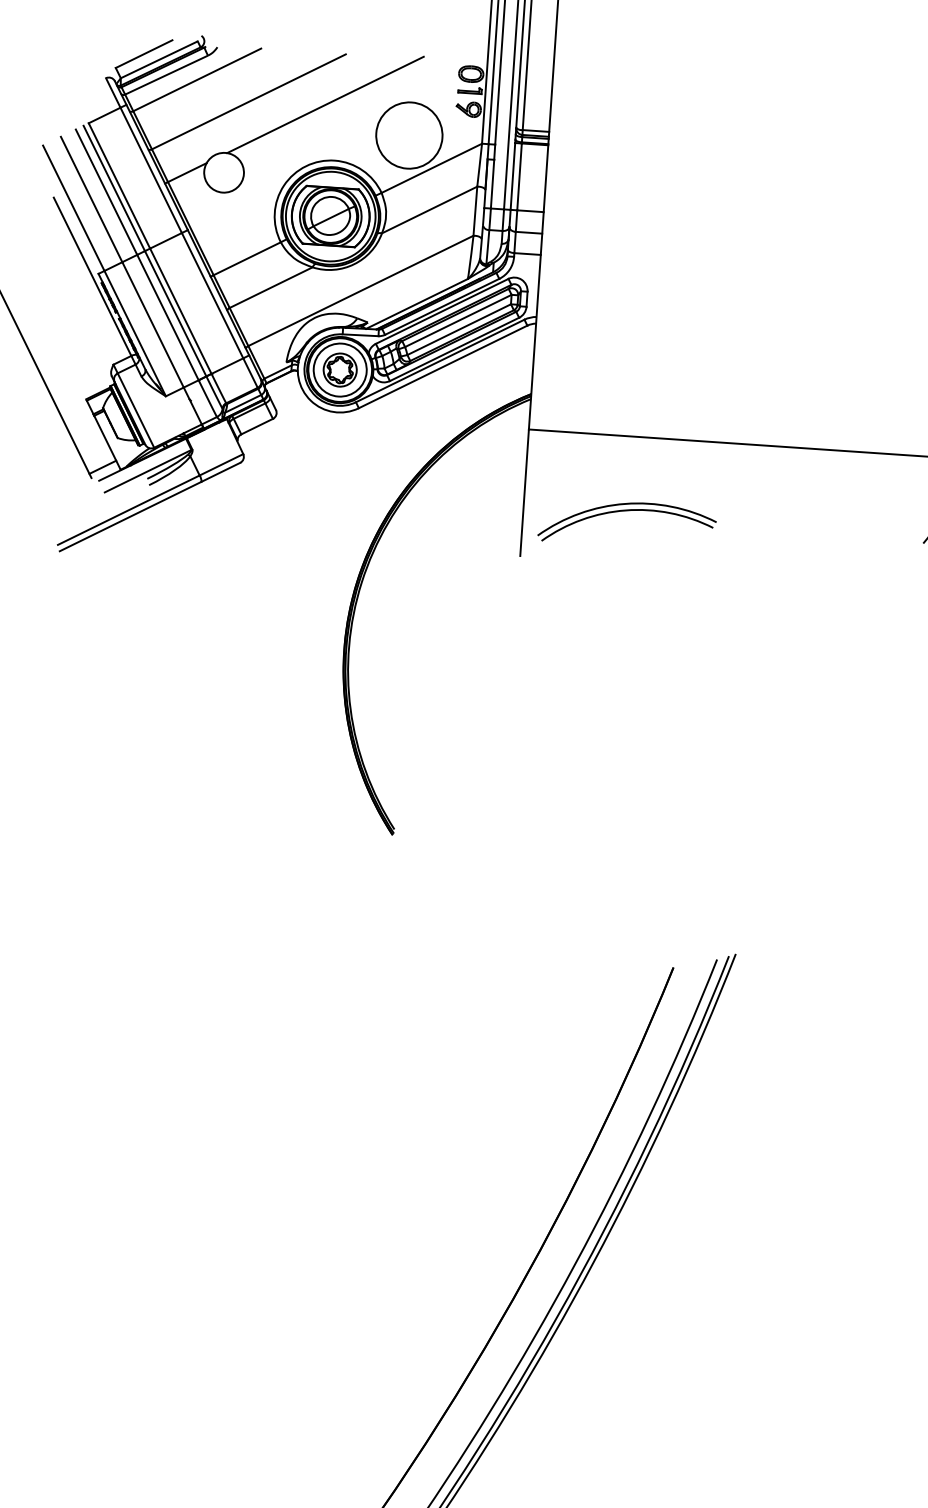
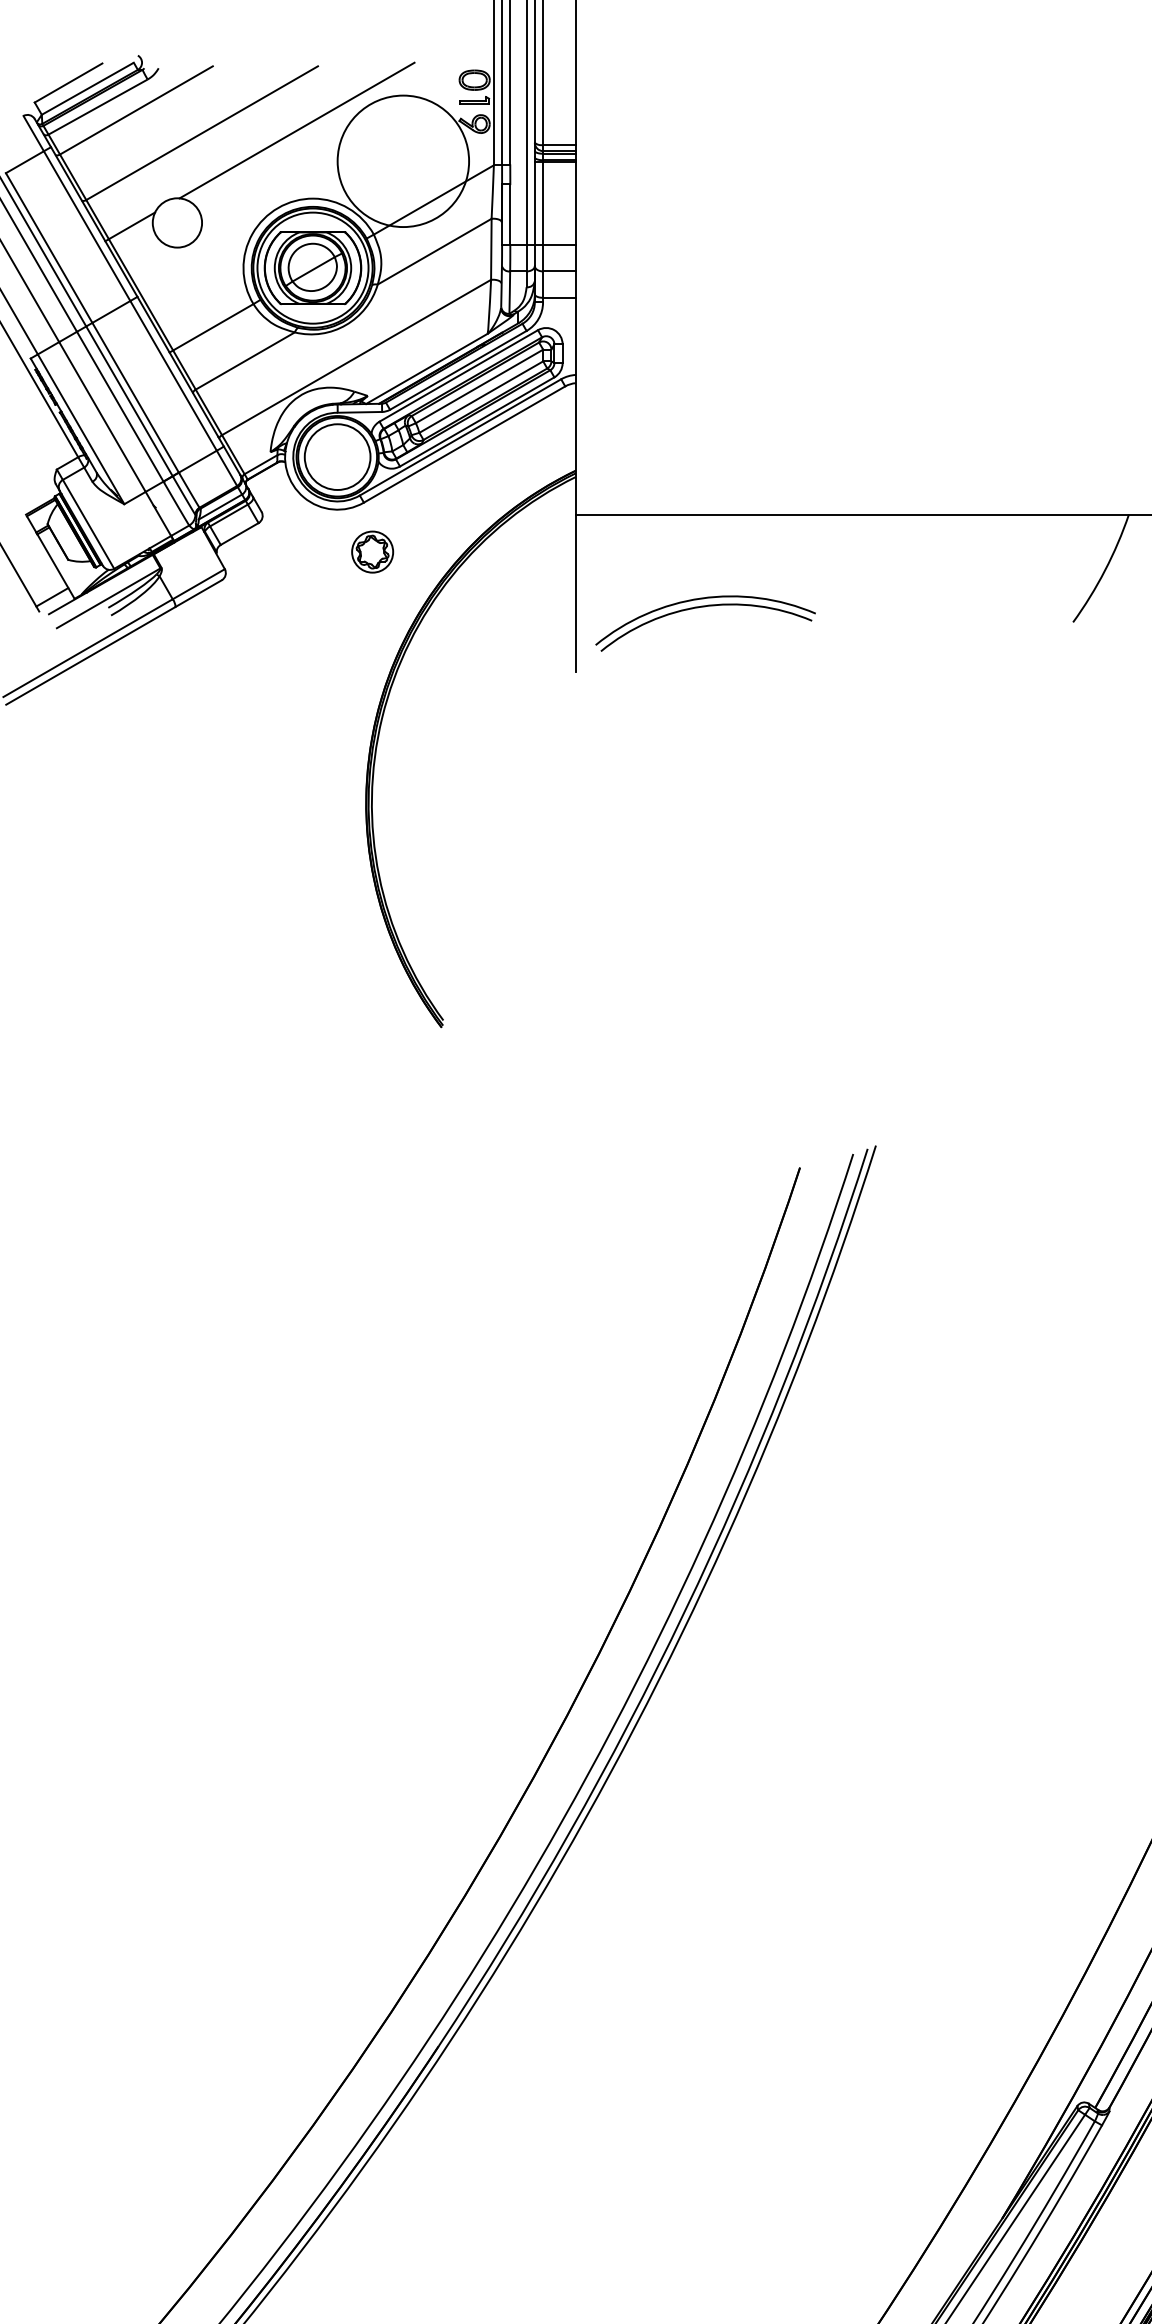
circle: (409, 135) -> (403, 161), size x1.6
part: (340, 369) -> (372, 551), moved

